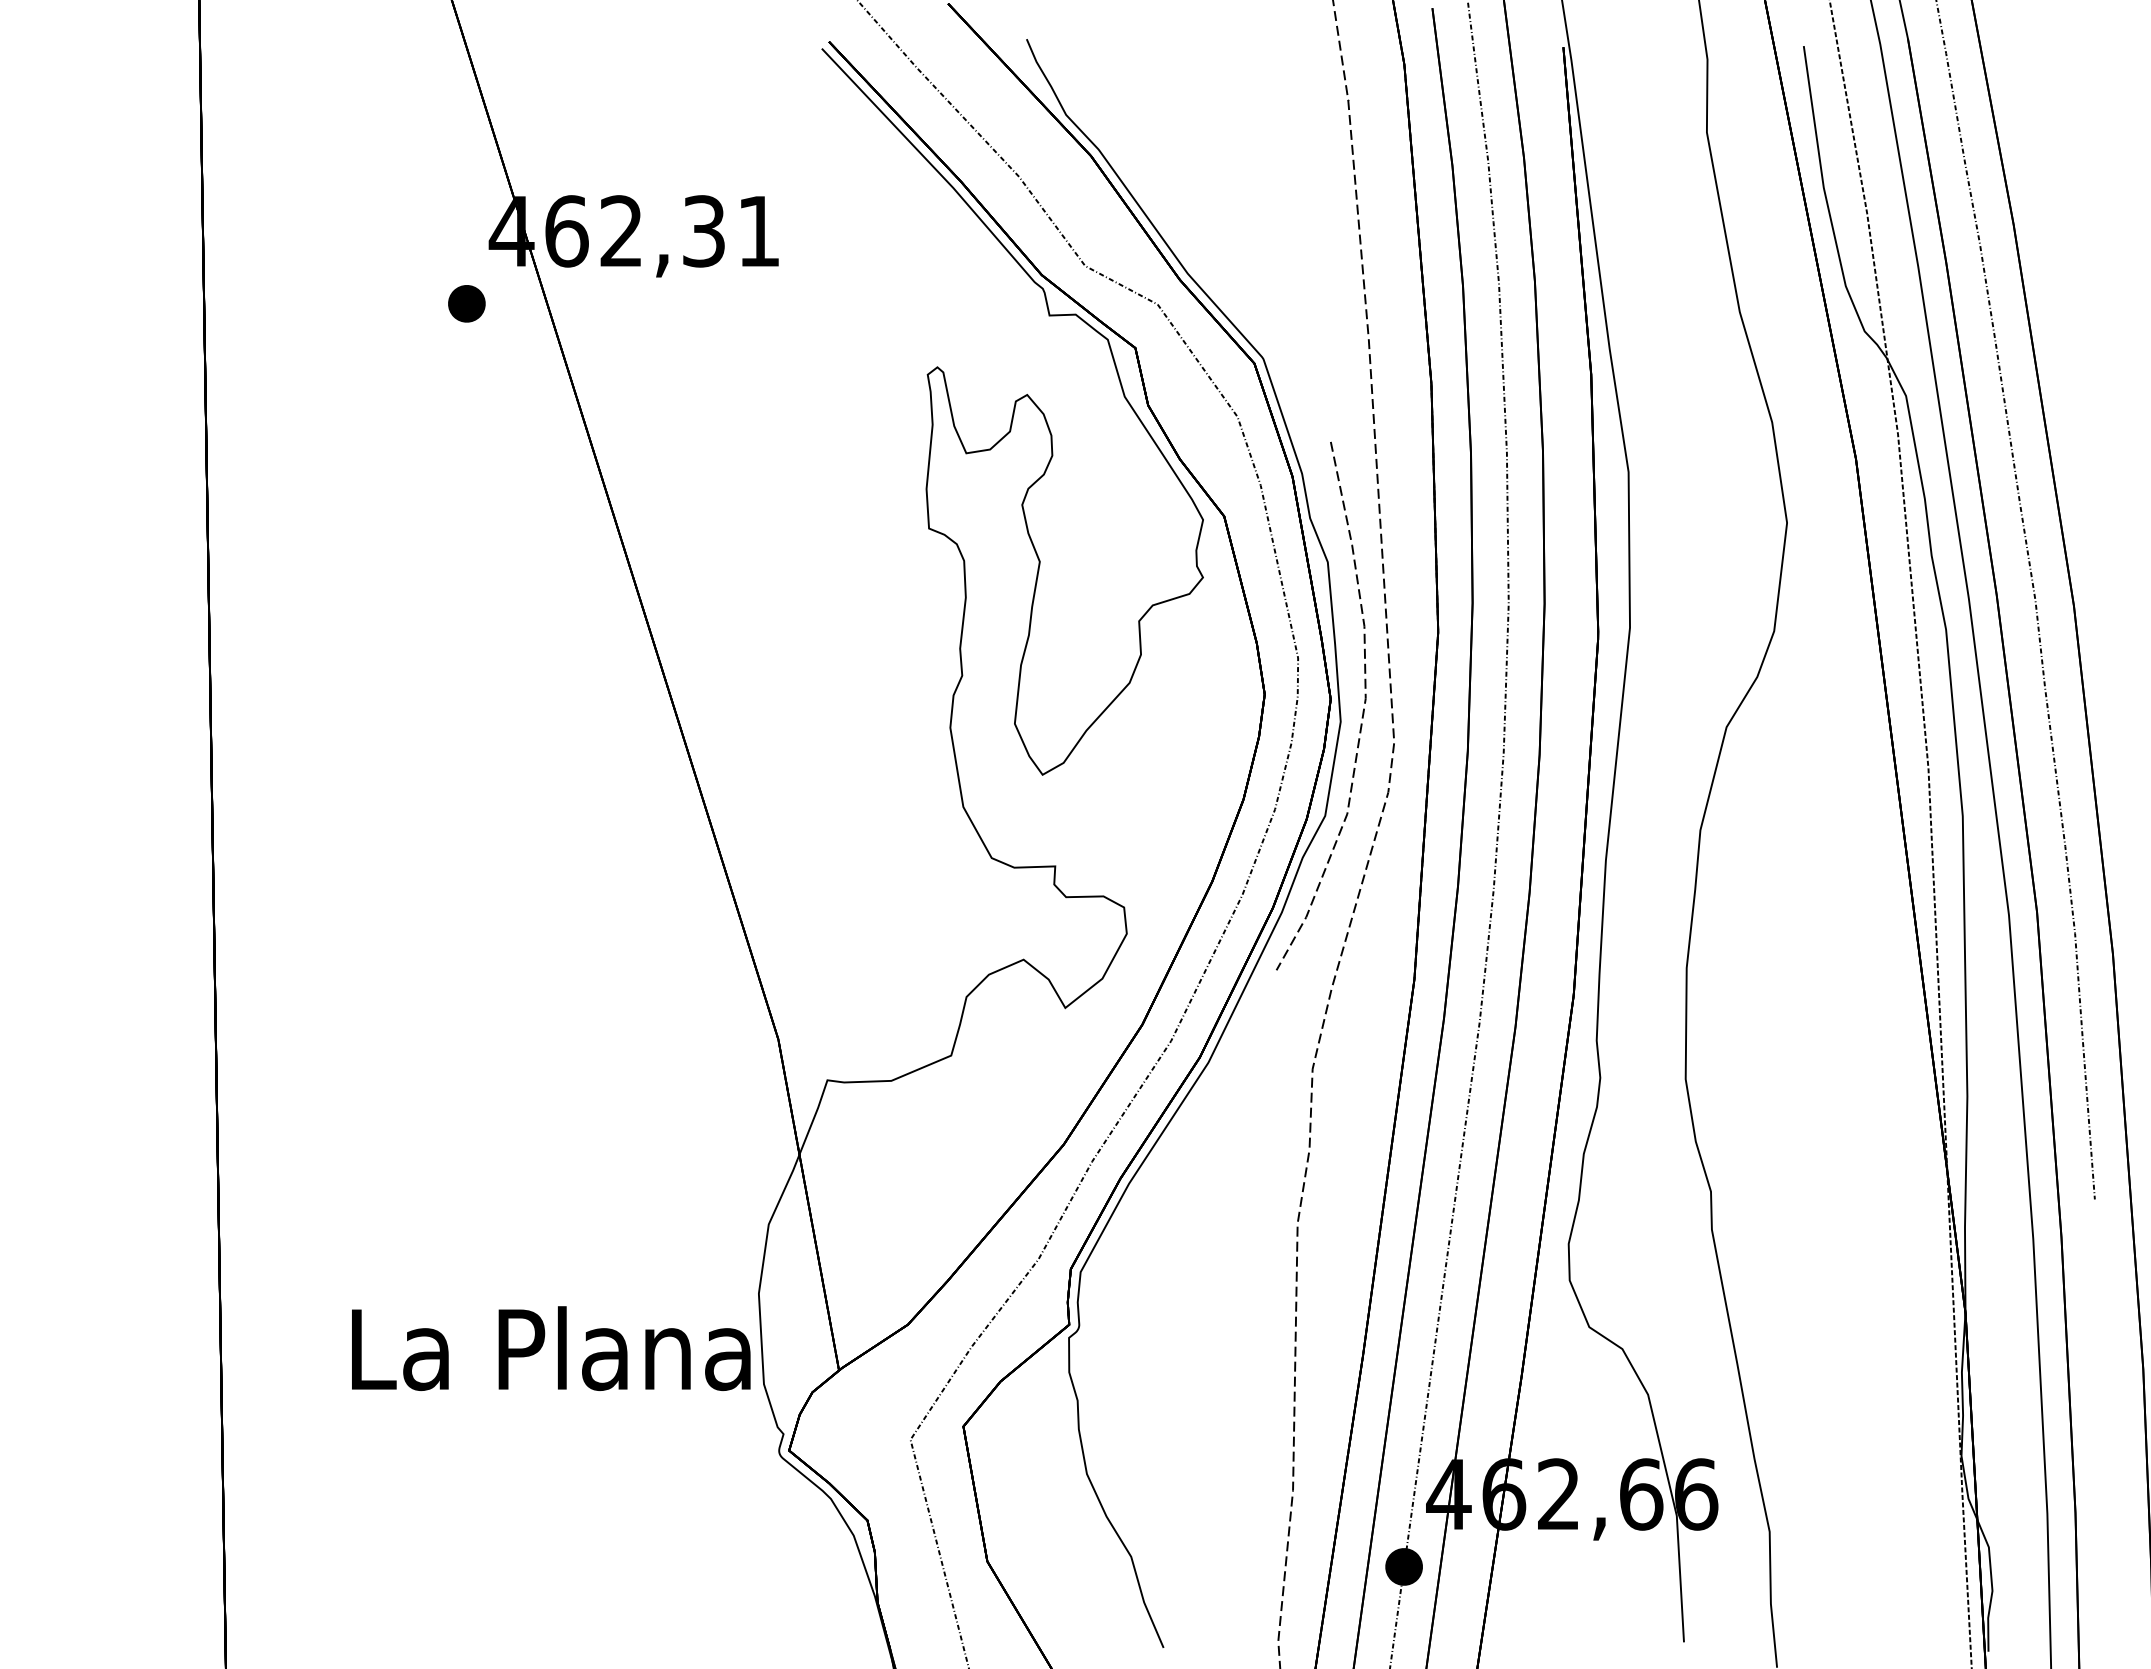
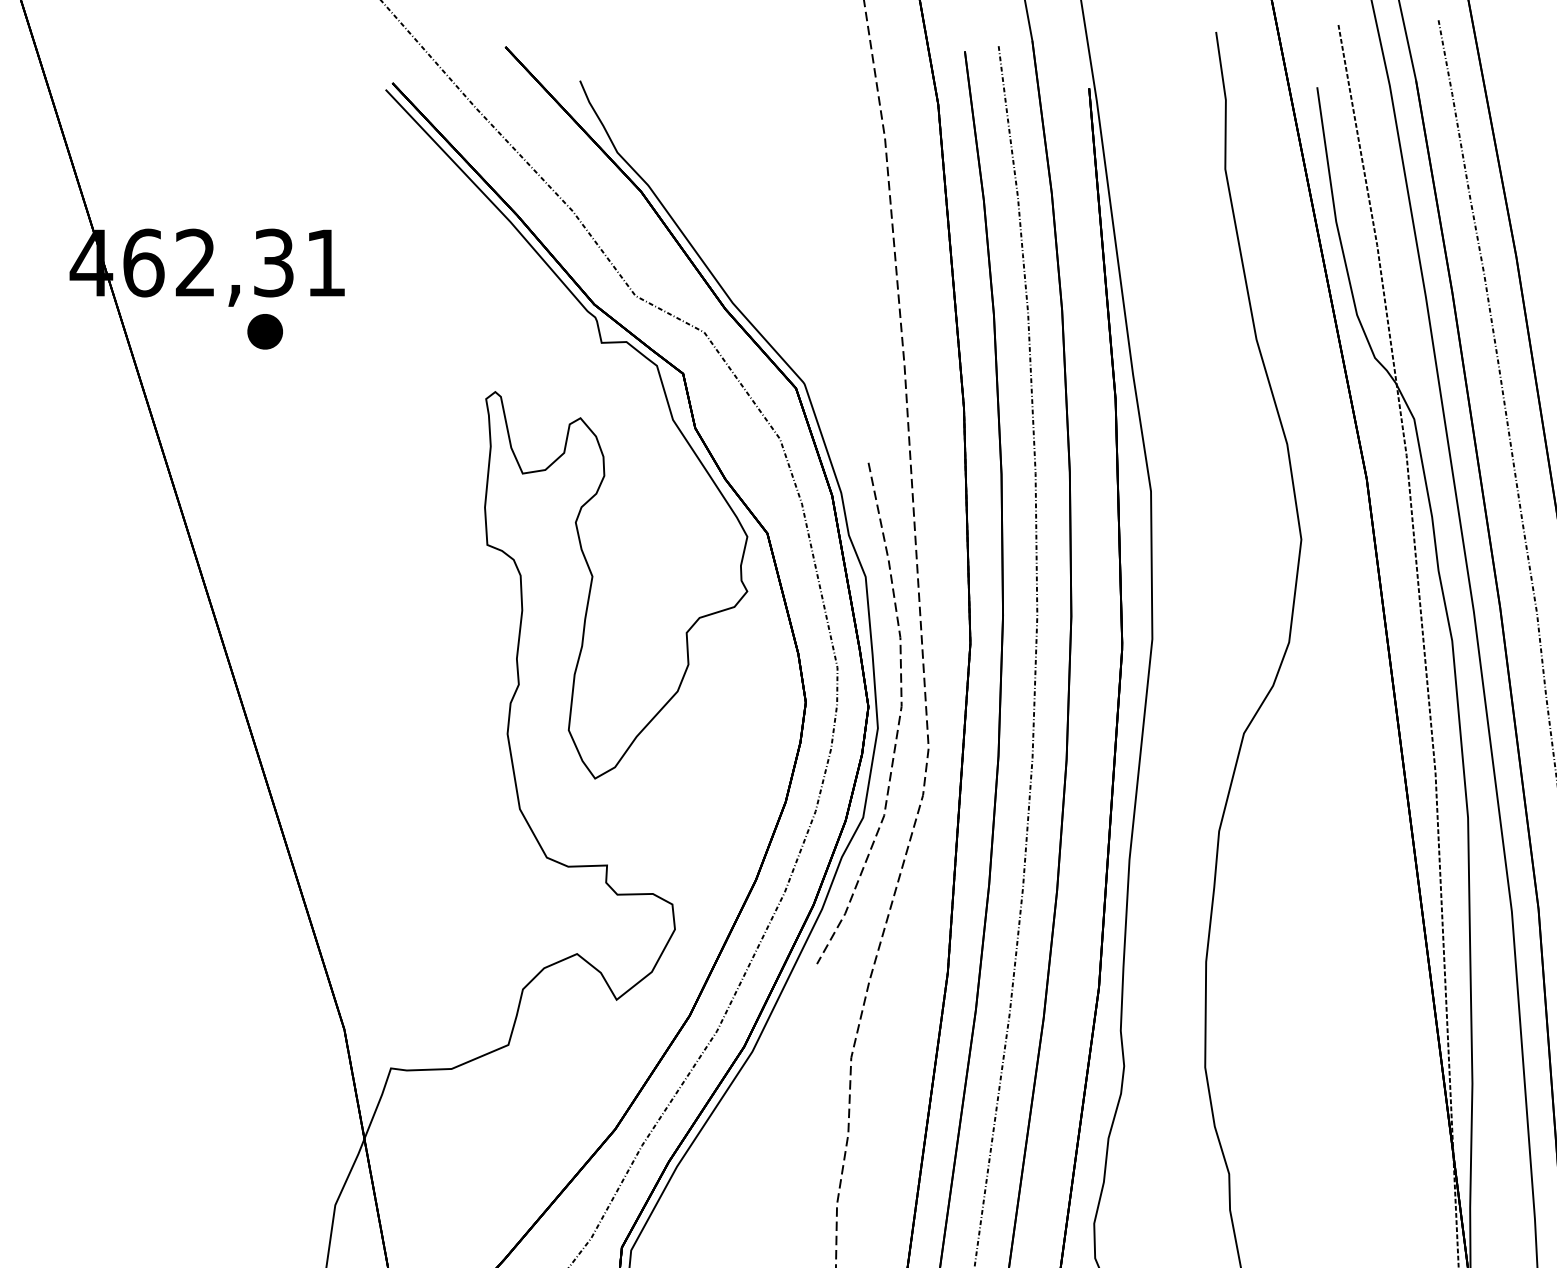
part: (466, 303) -> (264, 331), moved

